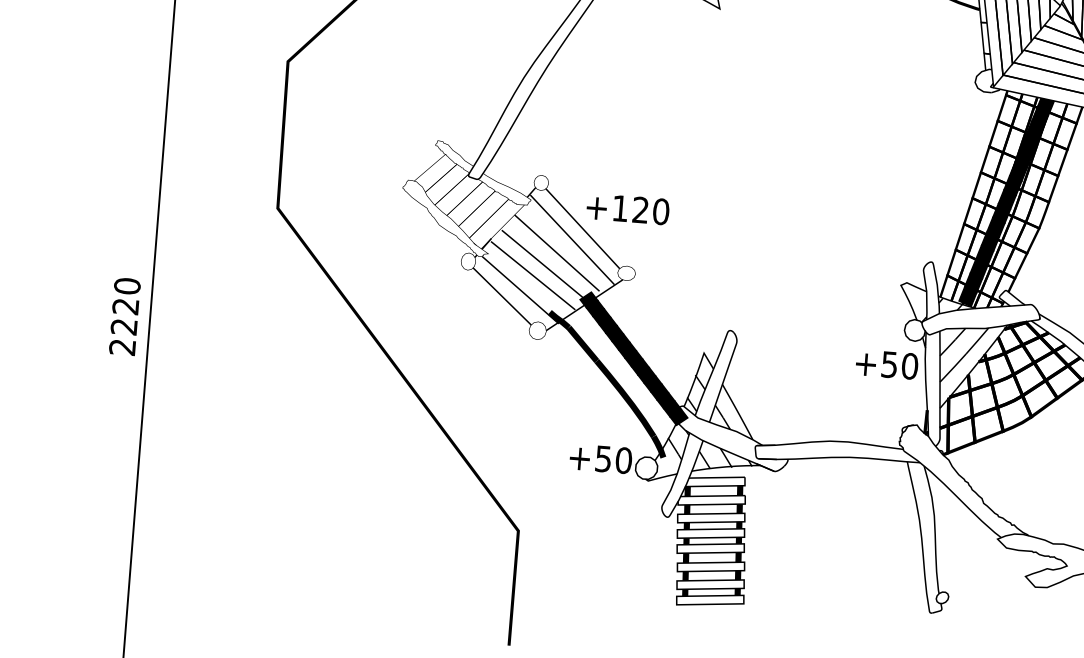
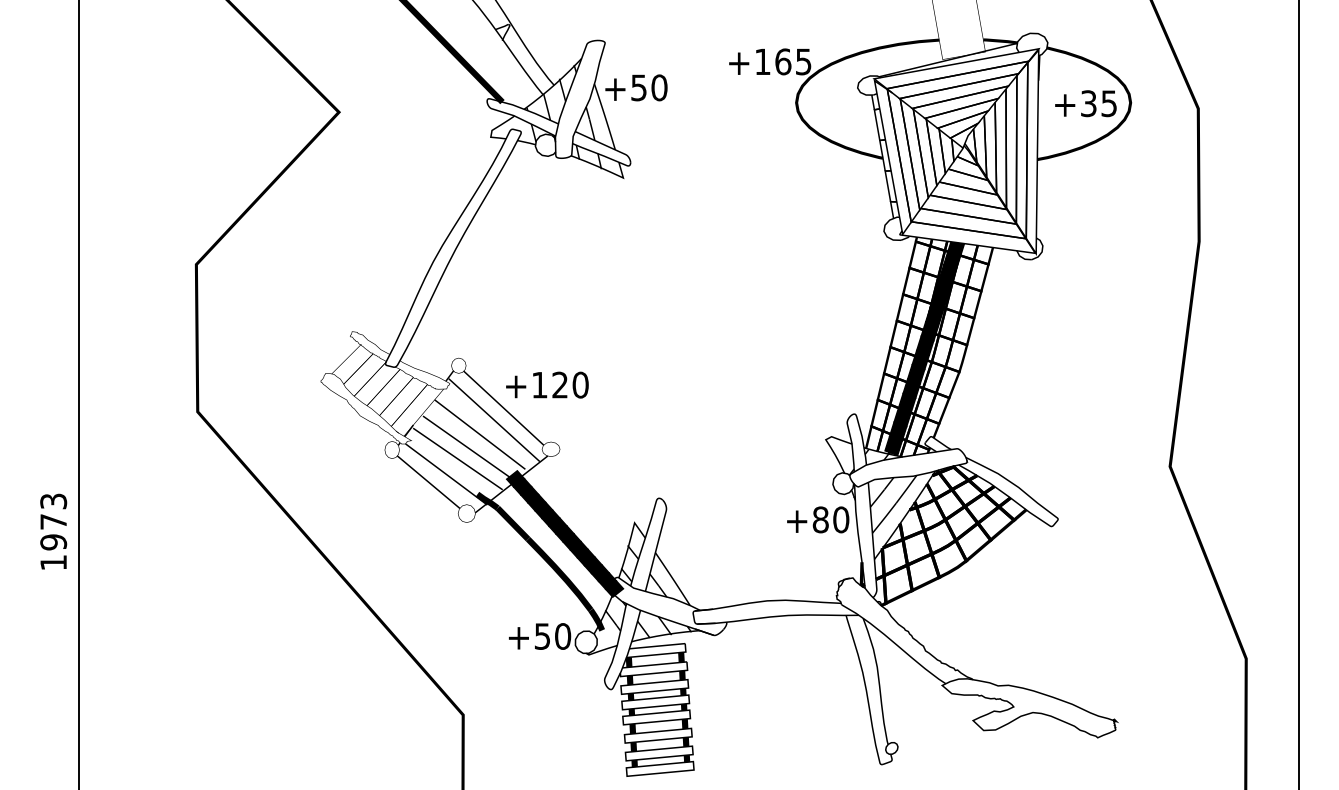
text: (124, 316) -> (53, 531), 2220 -> 1973
text: (889, 364) -> (820, 519), +50 -> +80

